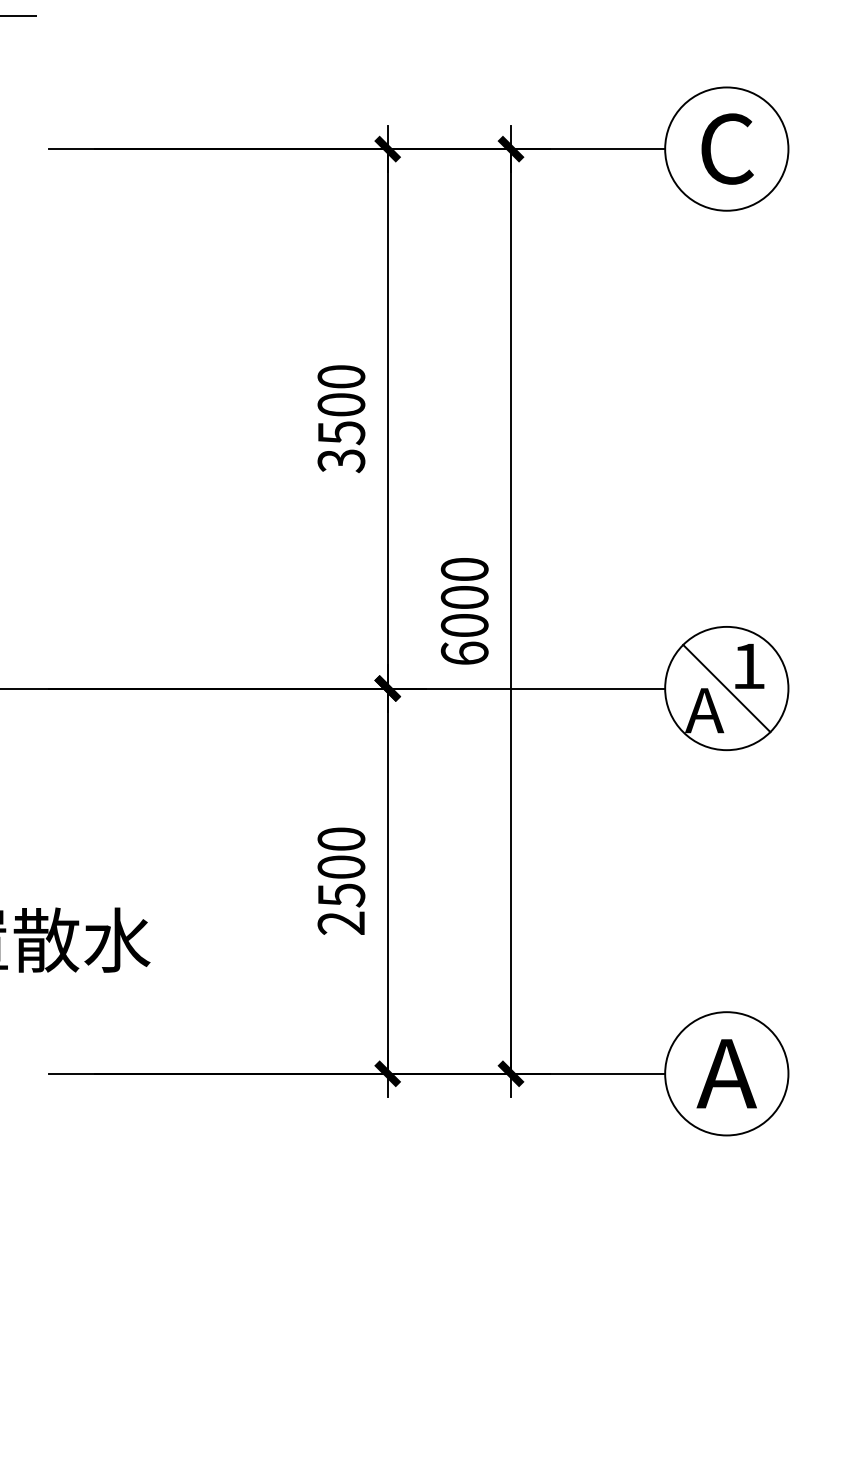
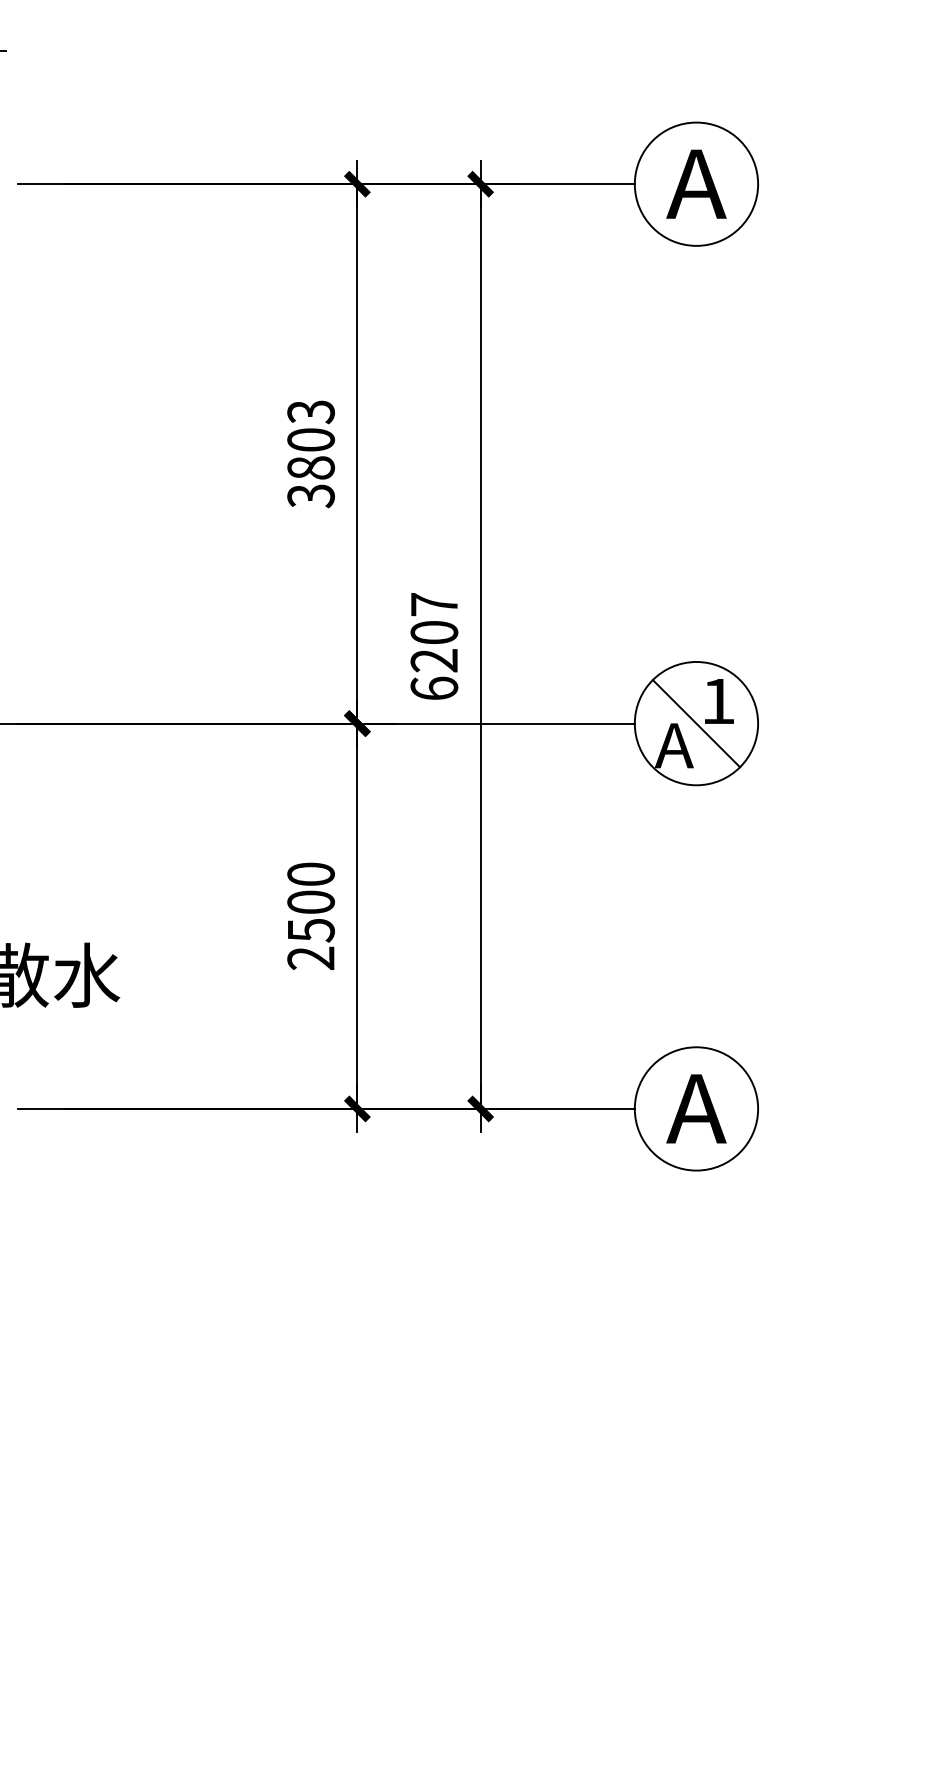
text: (726, 148) -> (696, 183), C -> A
text: (340, 405) -> (310, 440), 3500 -> 3803
text: (464, 597) -> (434, 632), 6000 -> 6207

